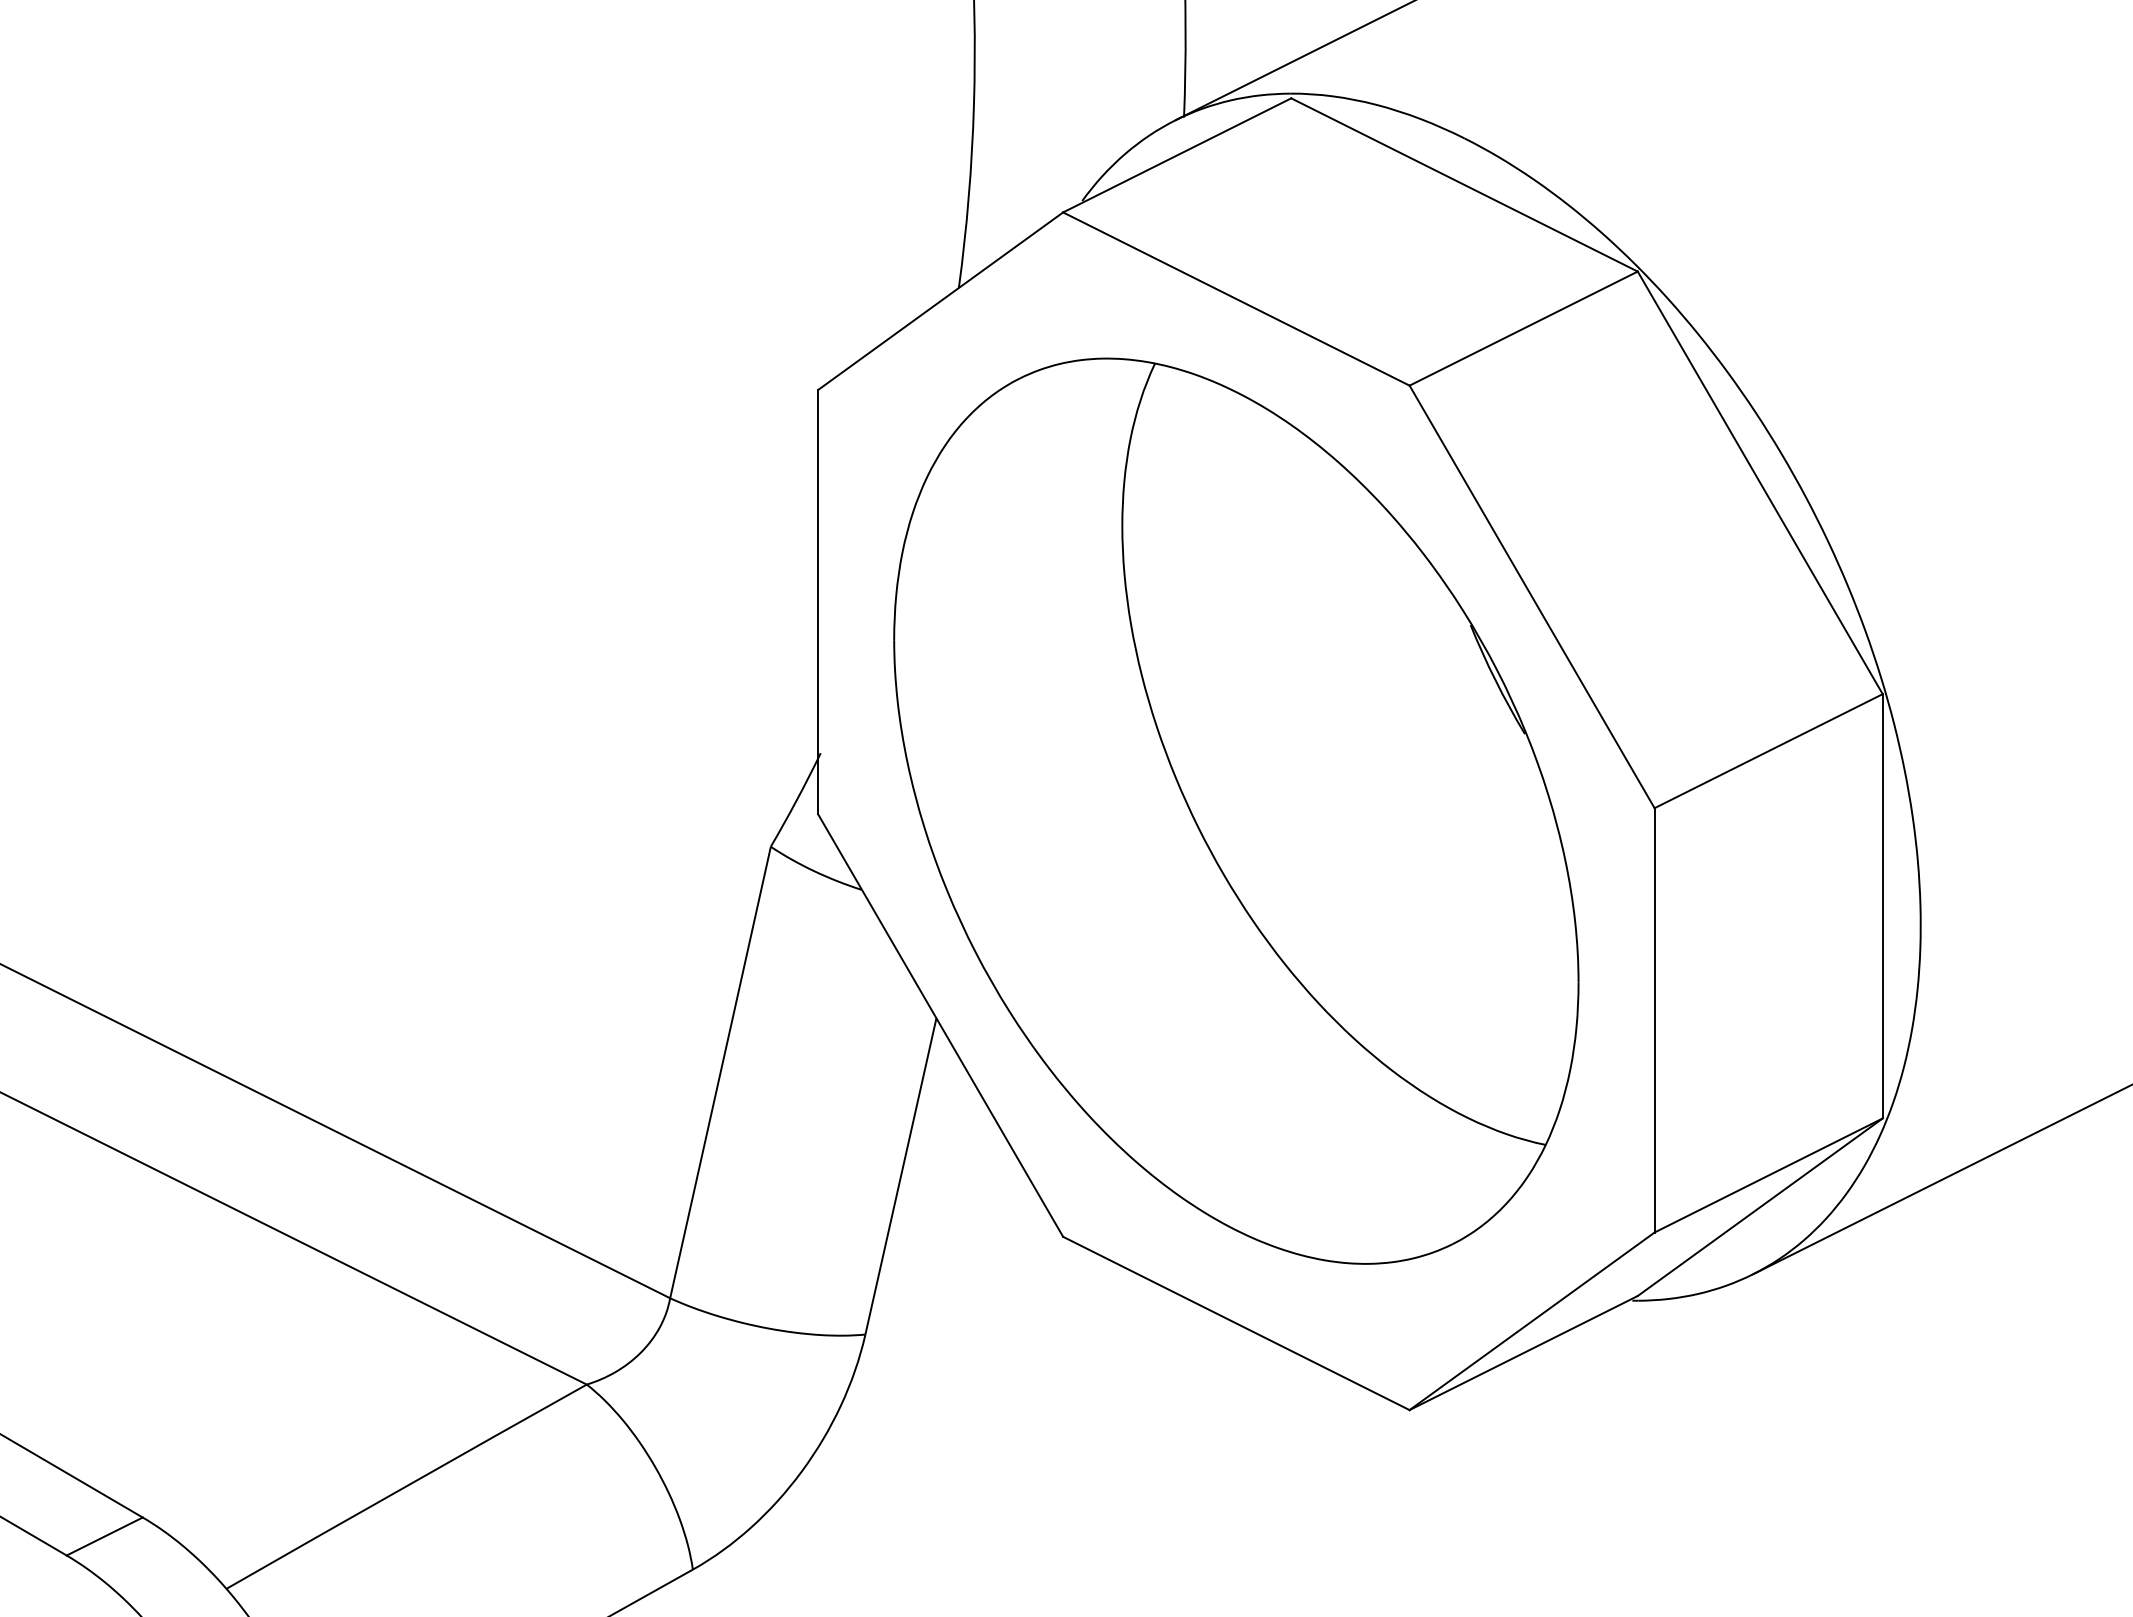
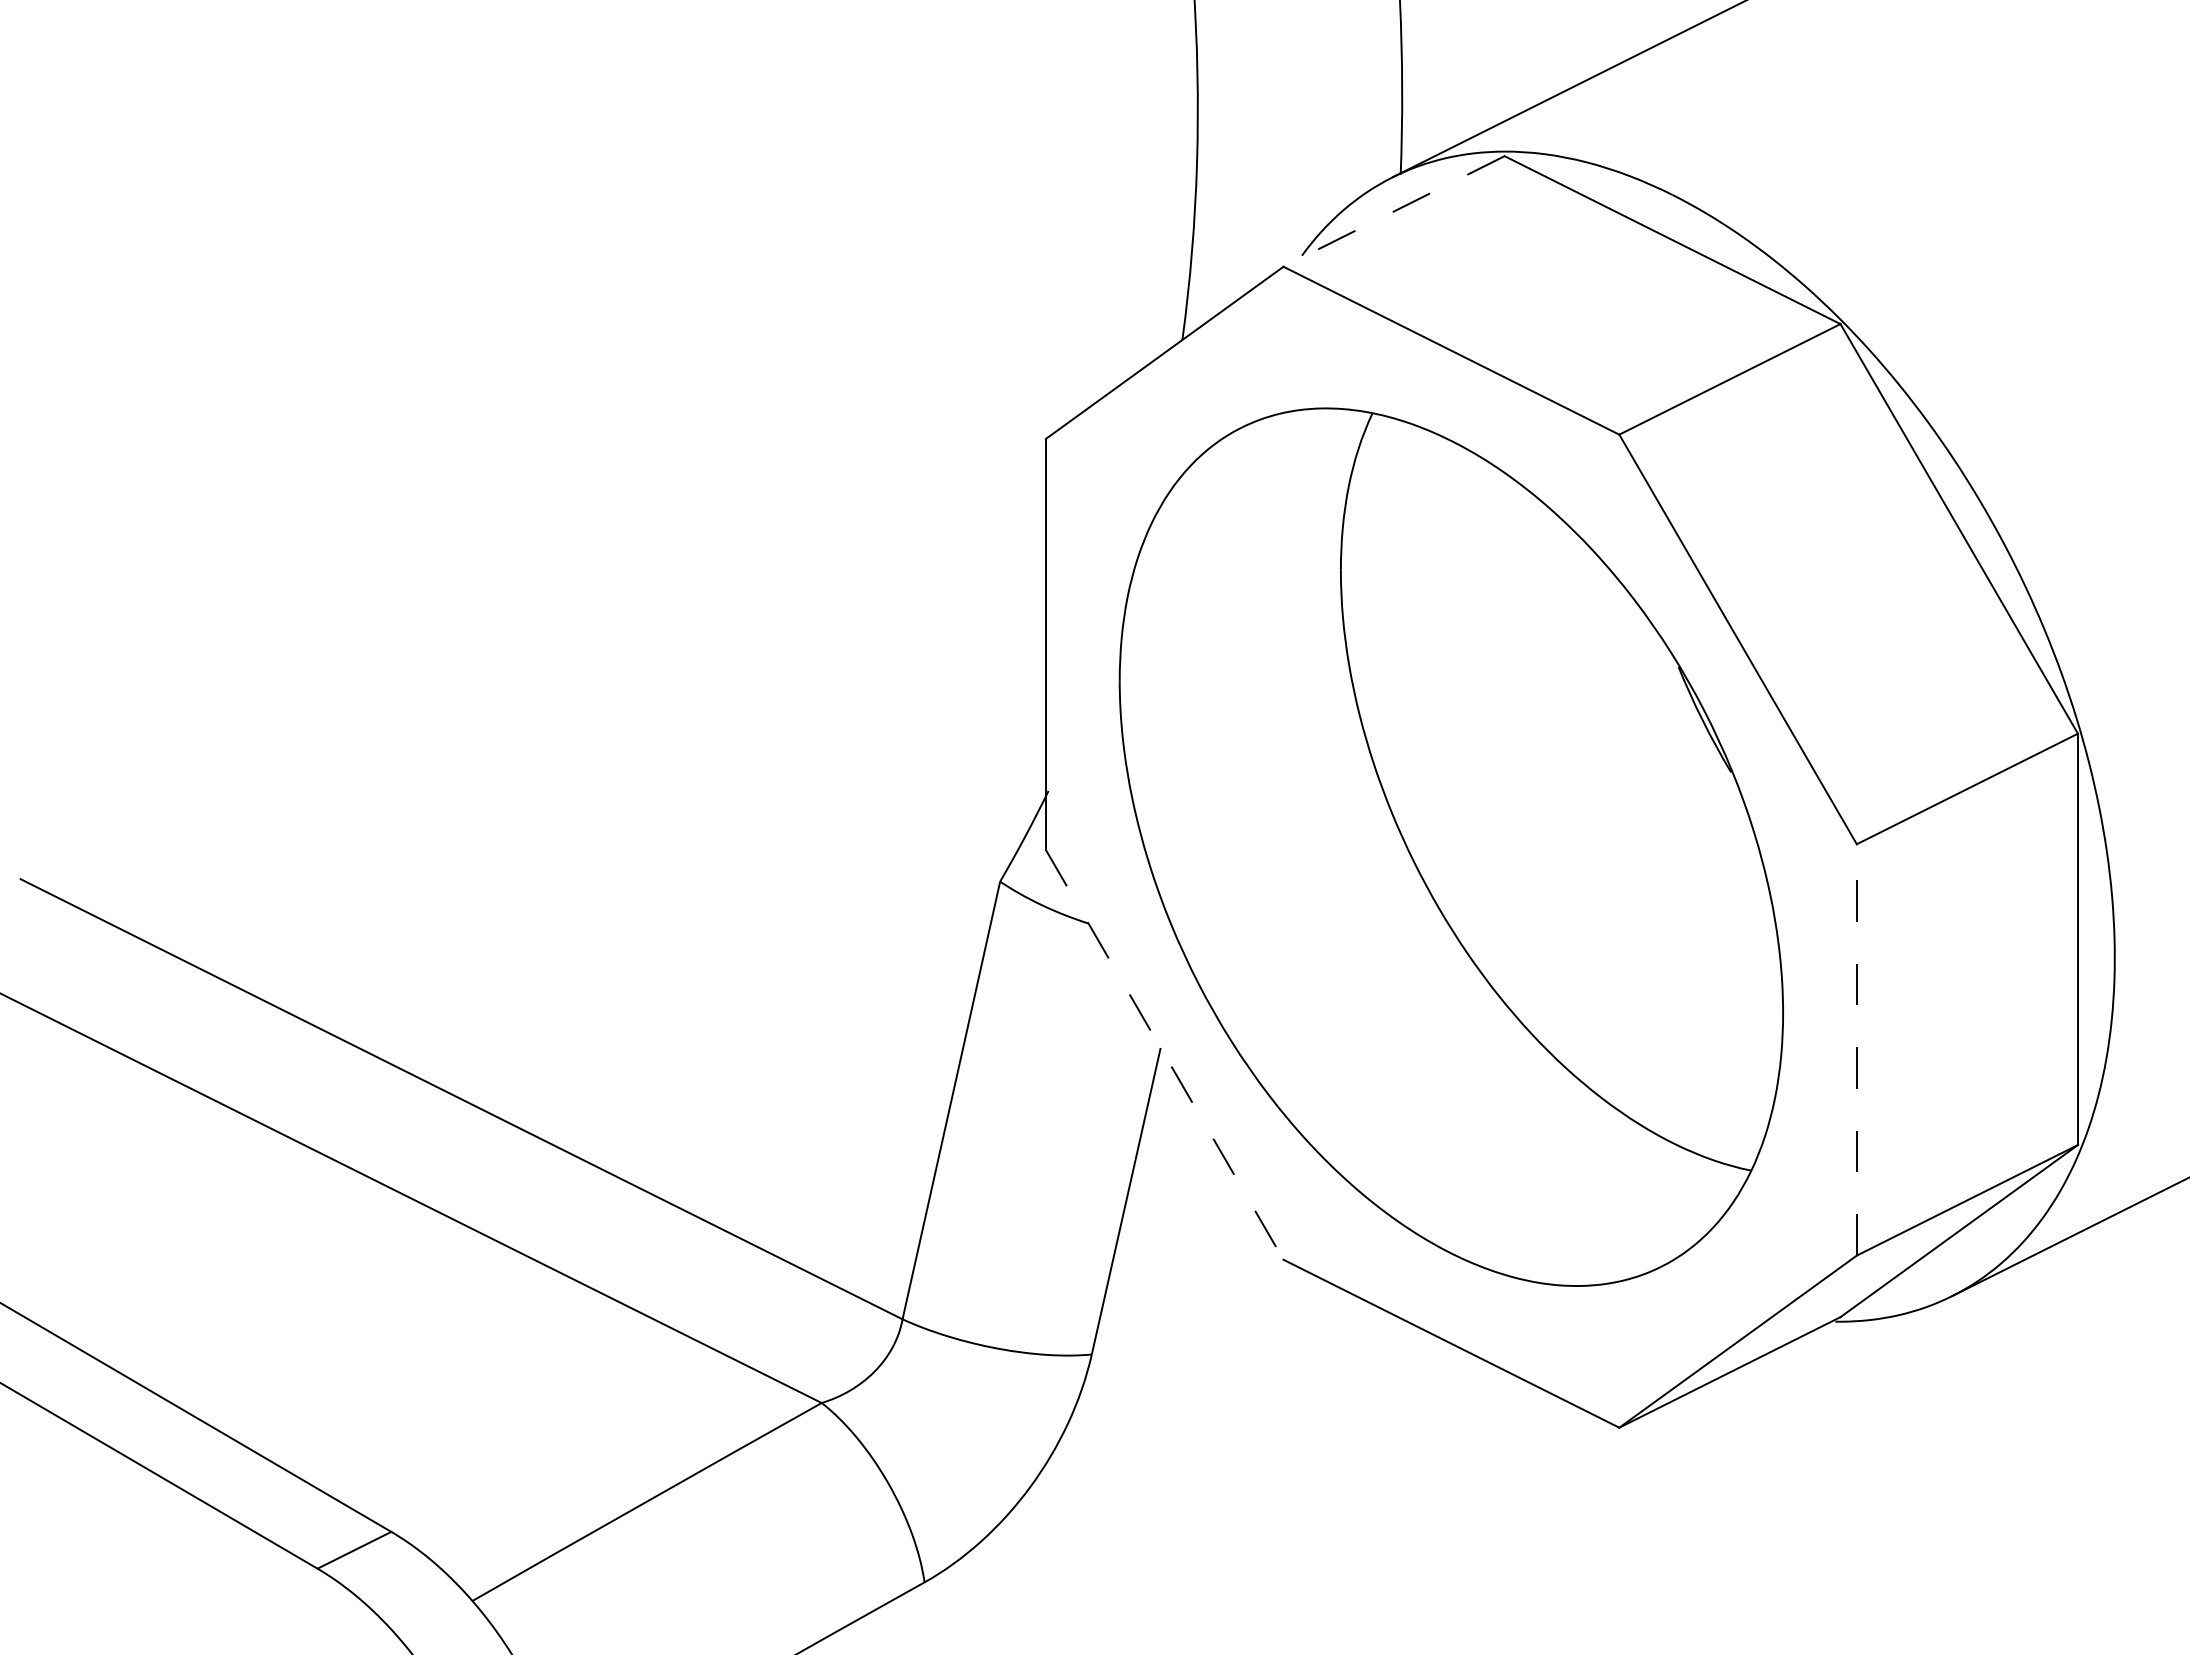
line: (1177, 155) -> (1394, 211), solid -> dashed
line: (1654, 1019) -> (1856, 1049), solid -> dashed
line: (940, 1025) -> (1164, 1054), solid -> dashed

